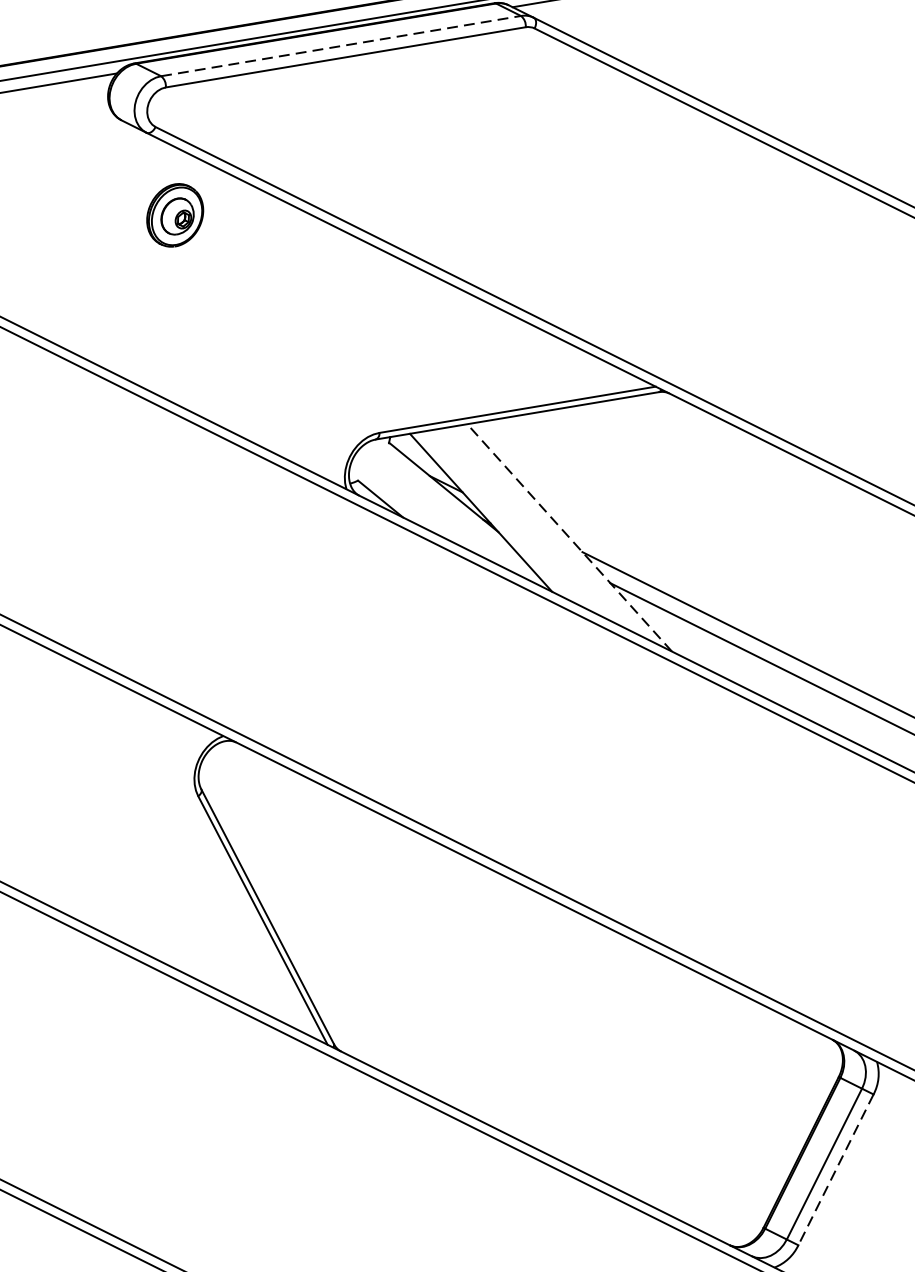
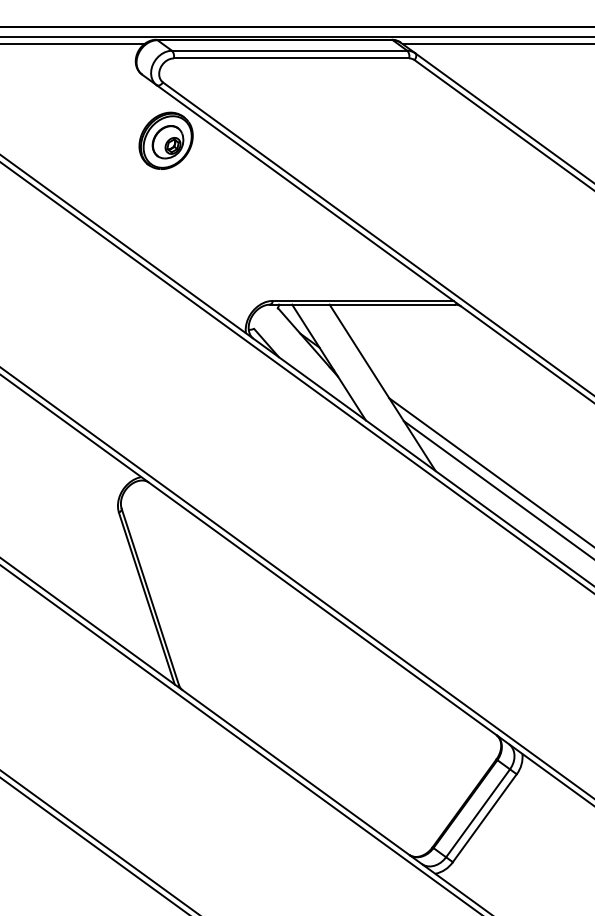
line: (340, 45) -> (289, 50), dashed -> solid
part: (174, 215) -> (165, 140), size x1.43
line: (569, 537) -> (382, 387), dashed -> solid
line: (835, 1170) -> (484, 818), dashed -> solid

